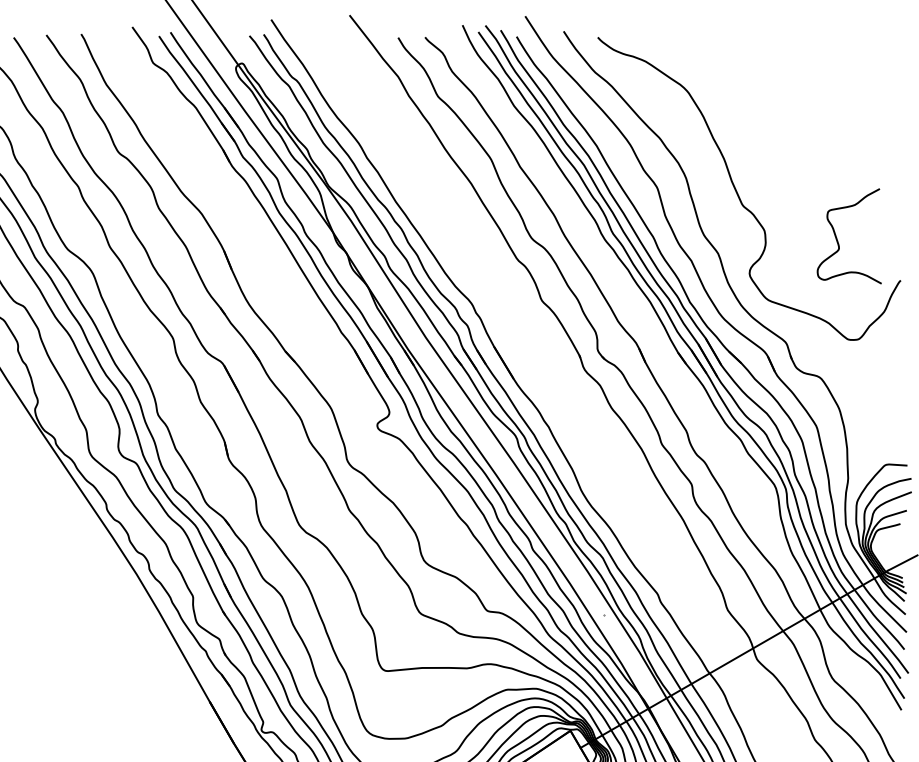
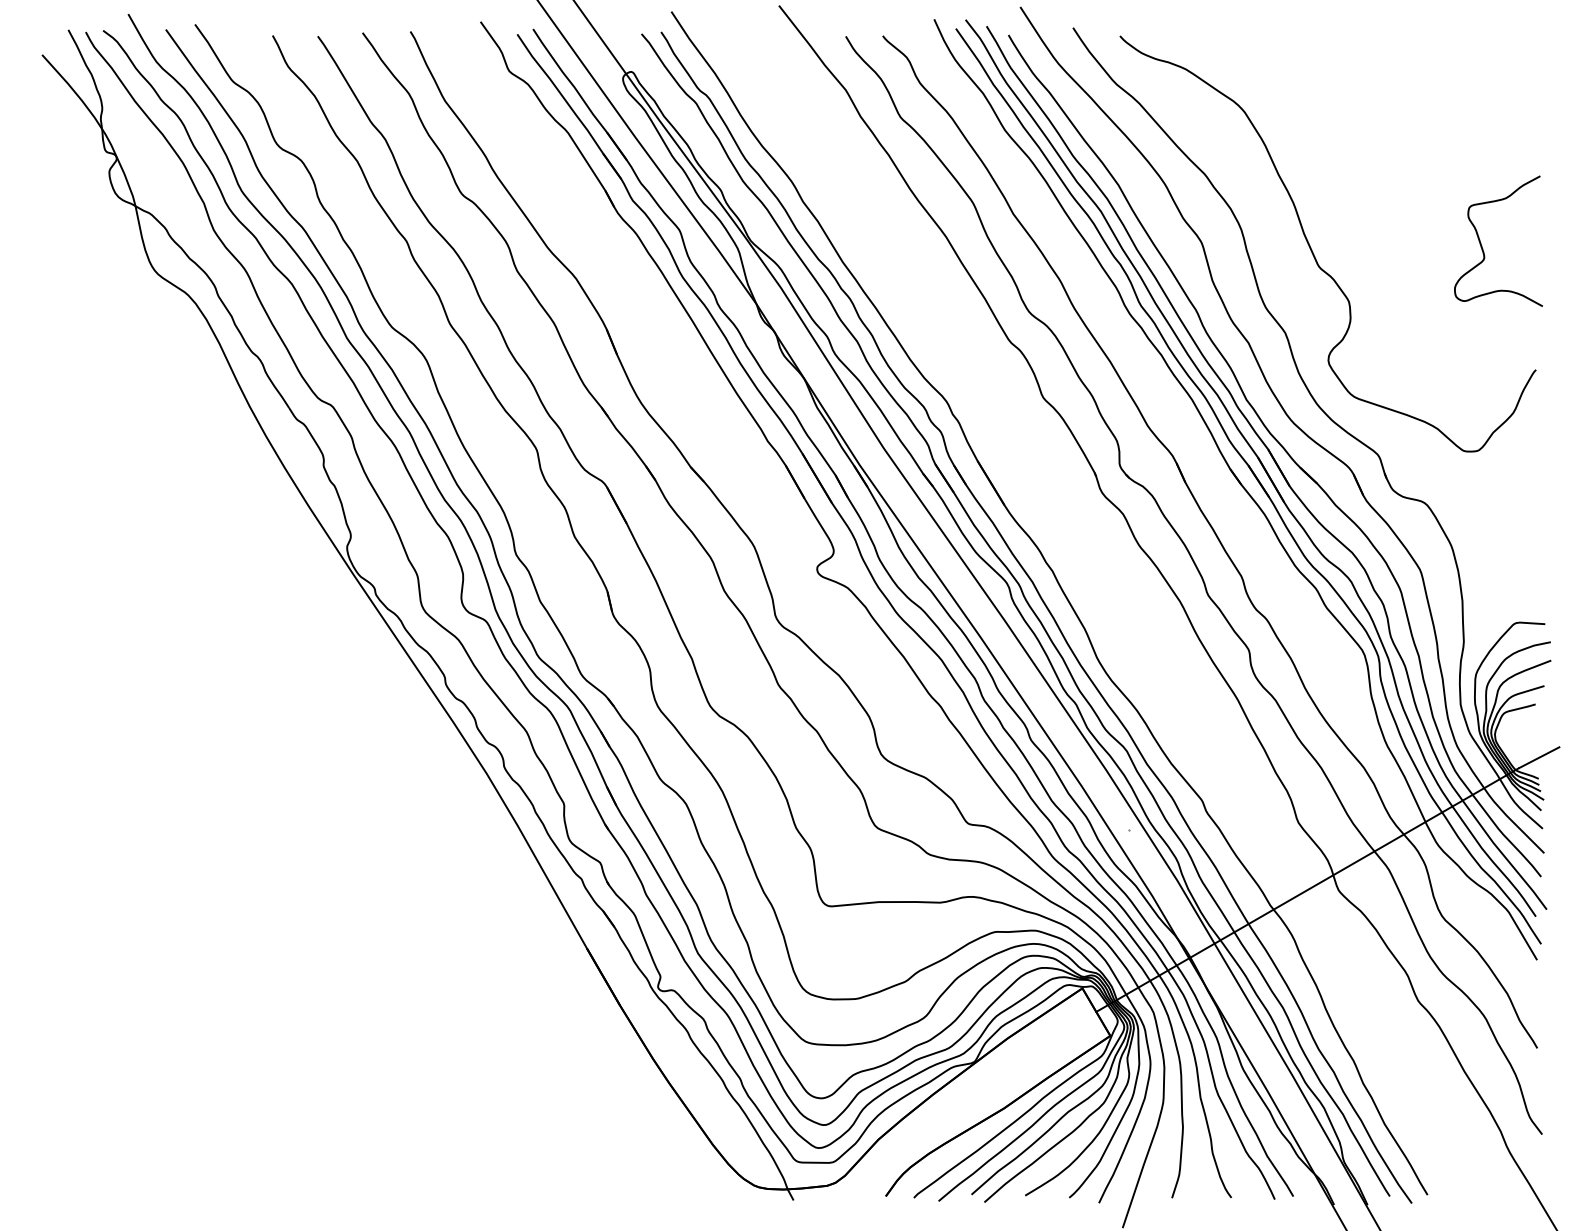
curve: (837, 239) -> (1482, 245), moved

